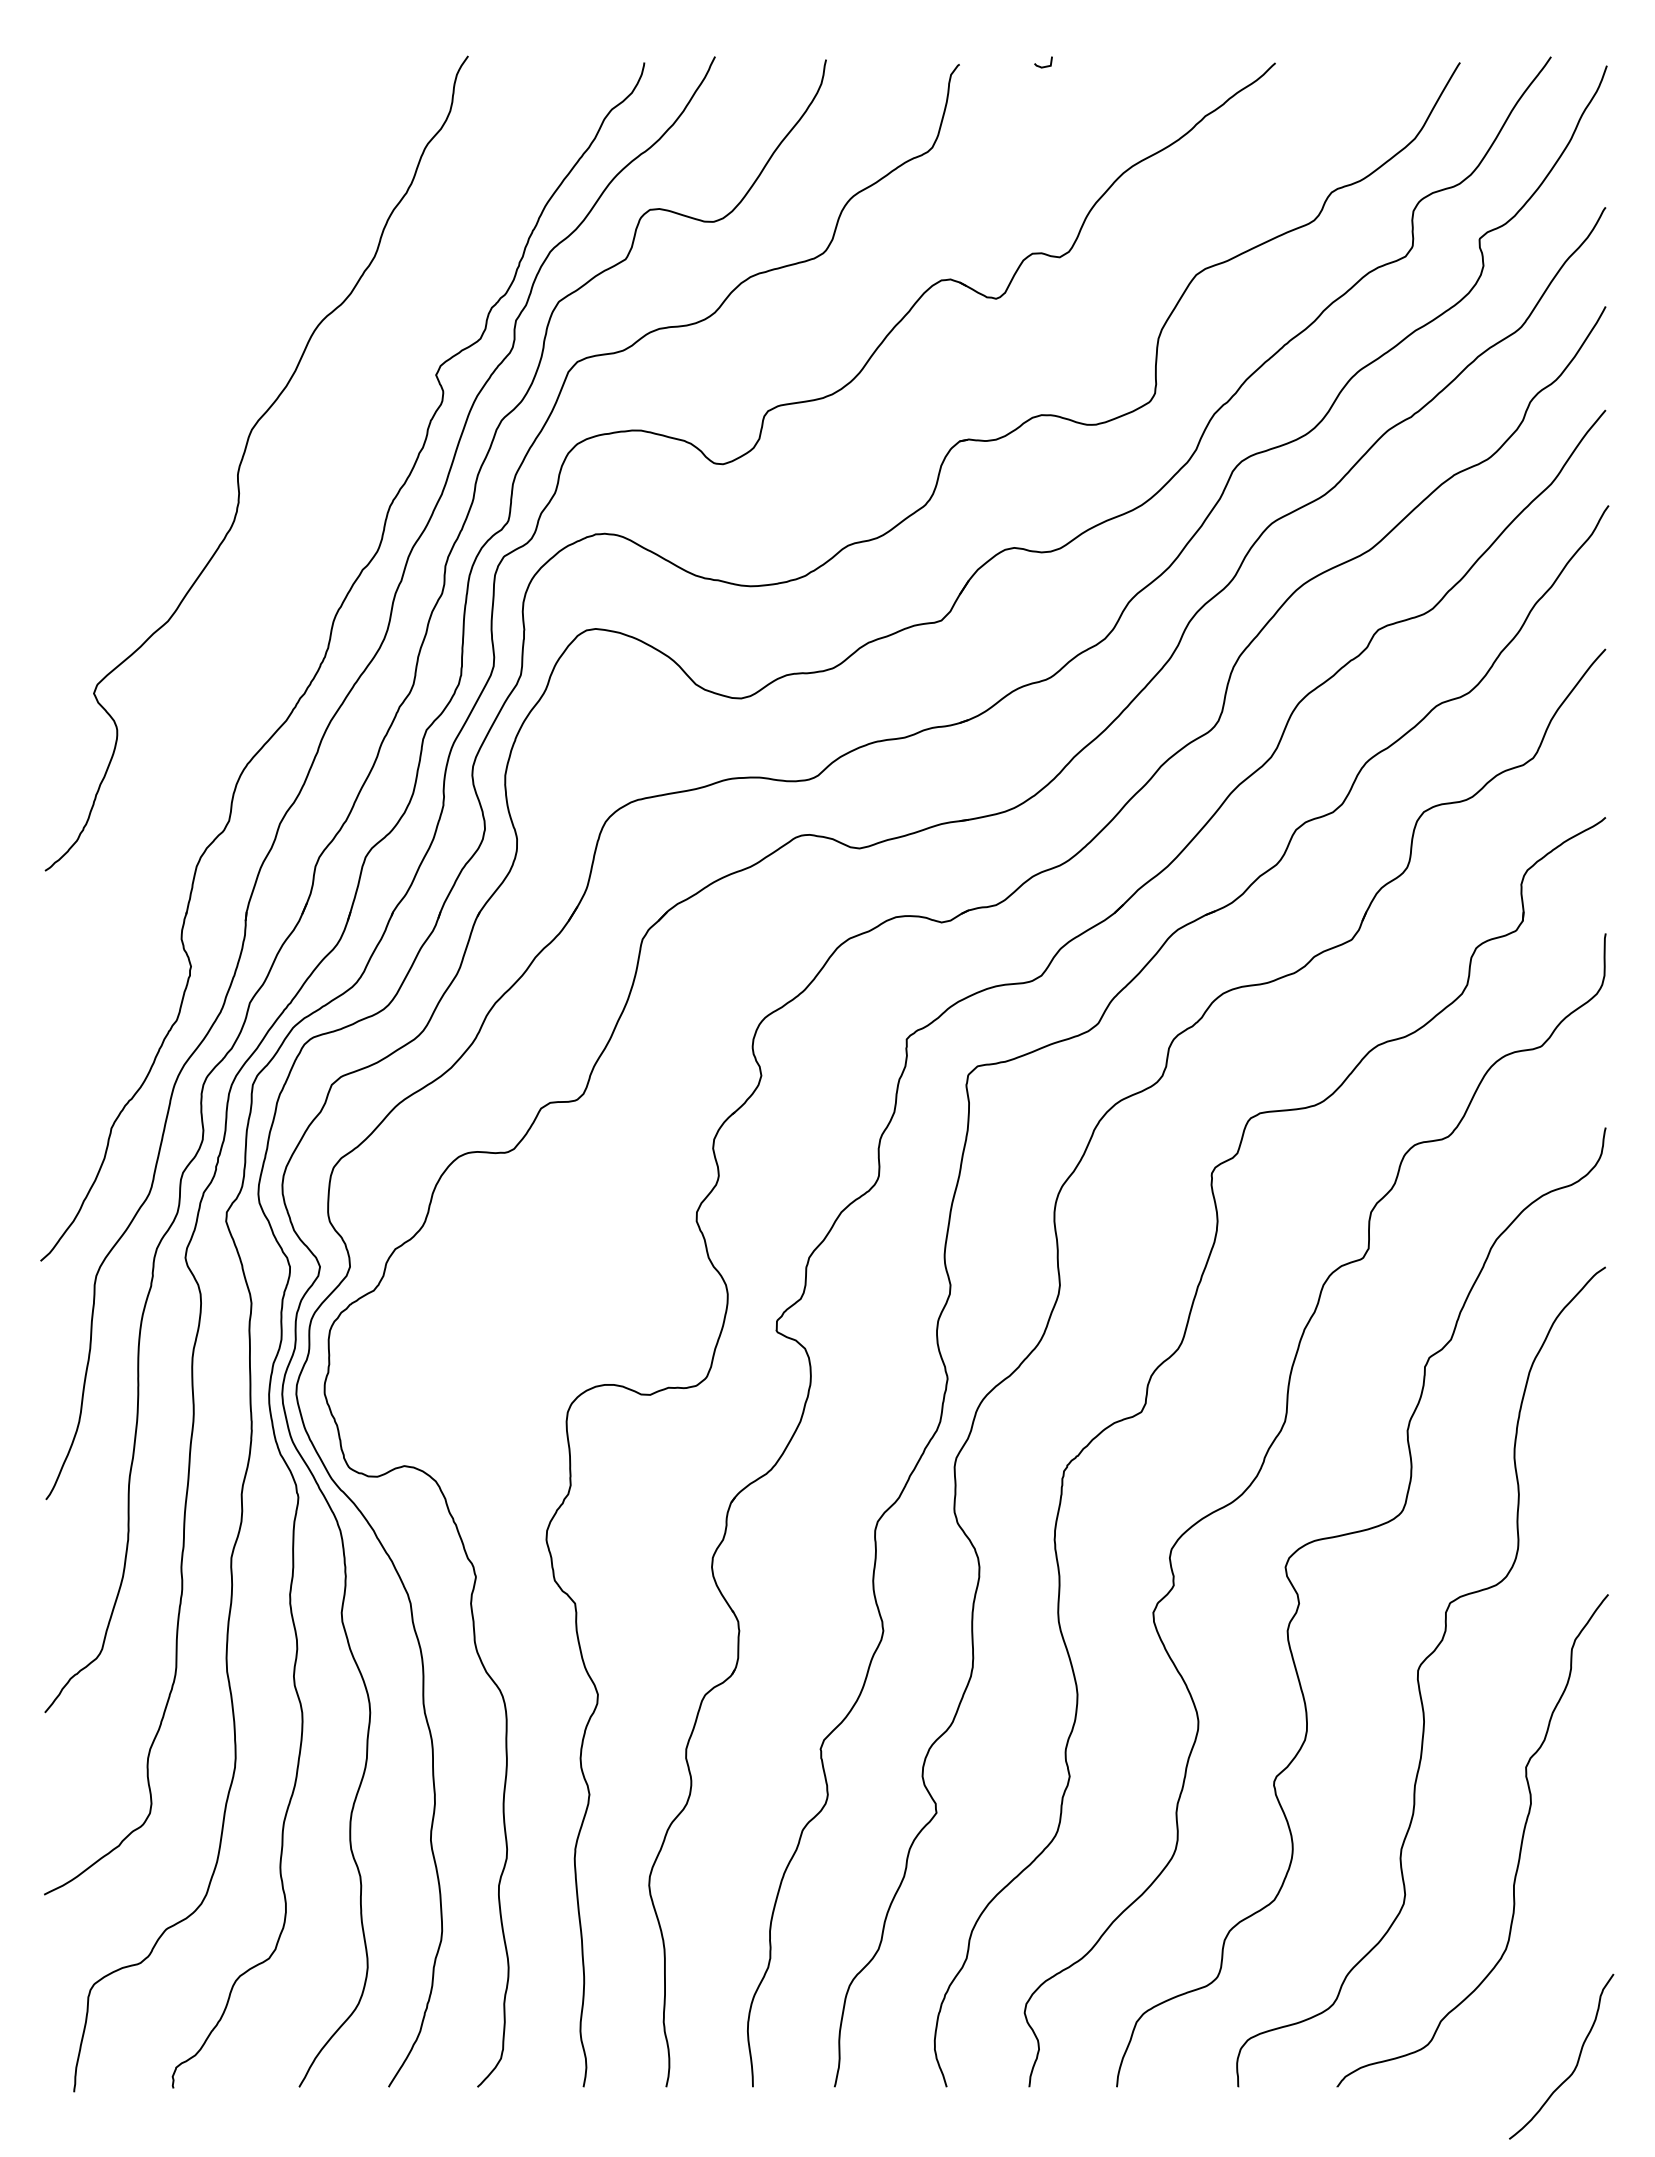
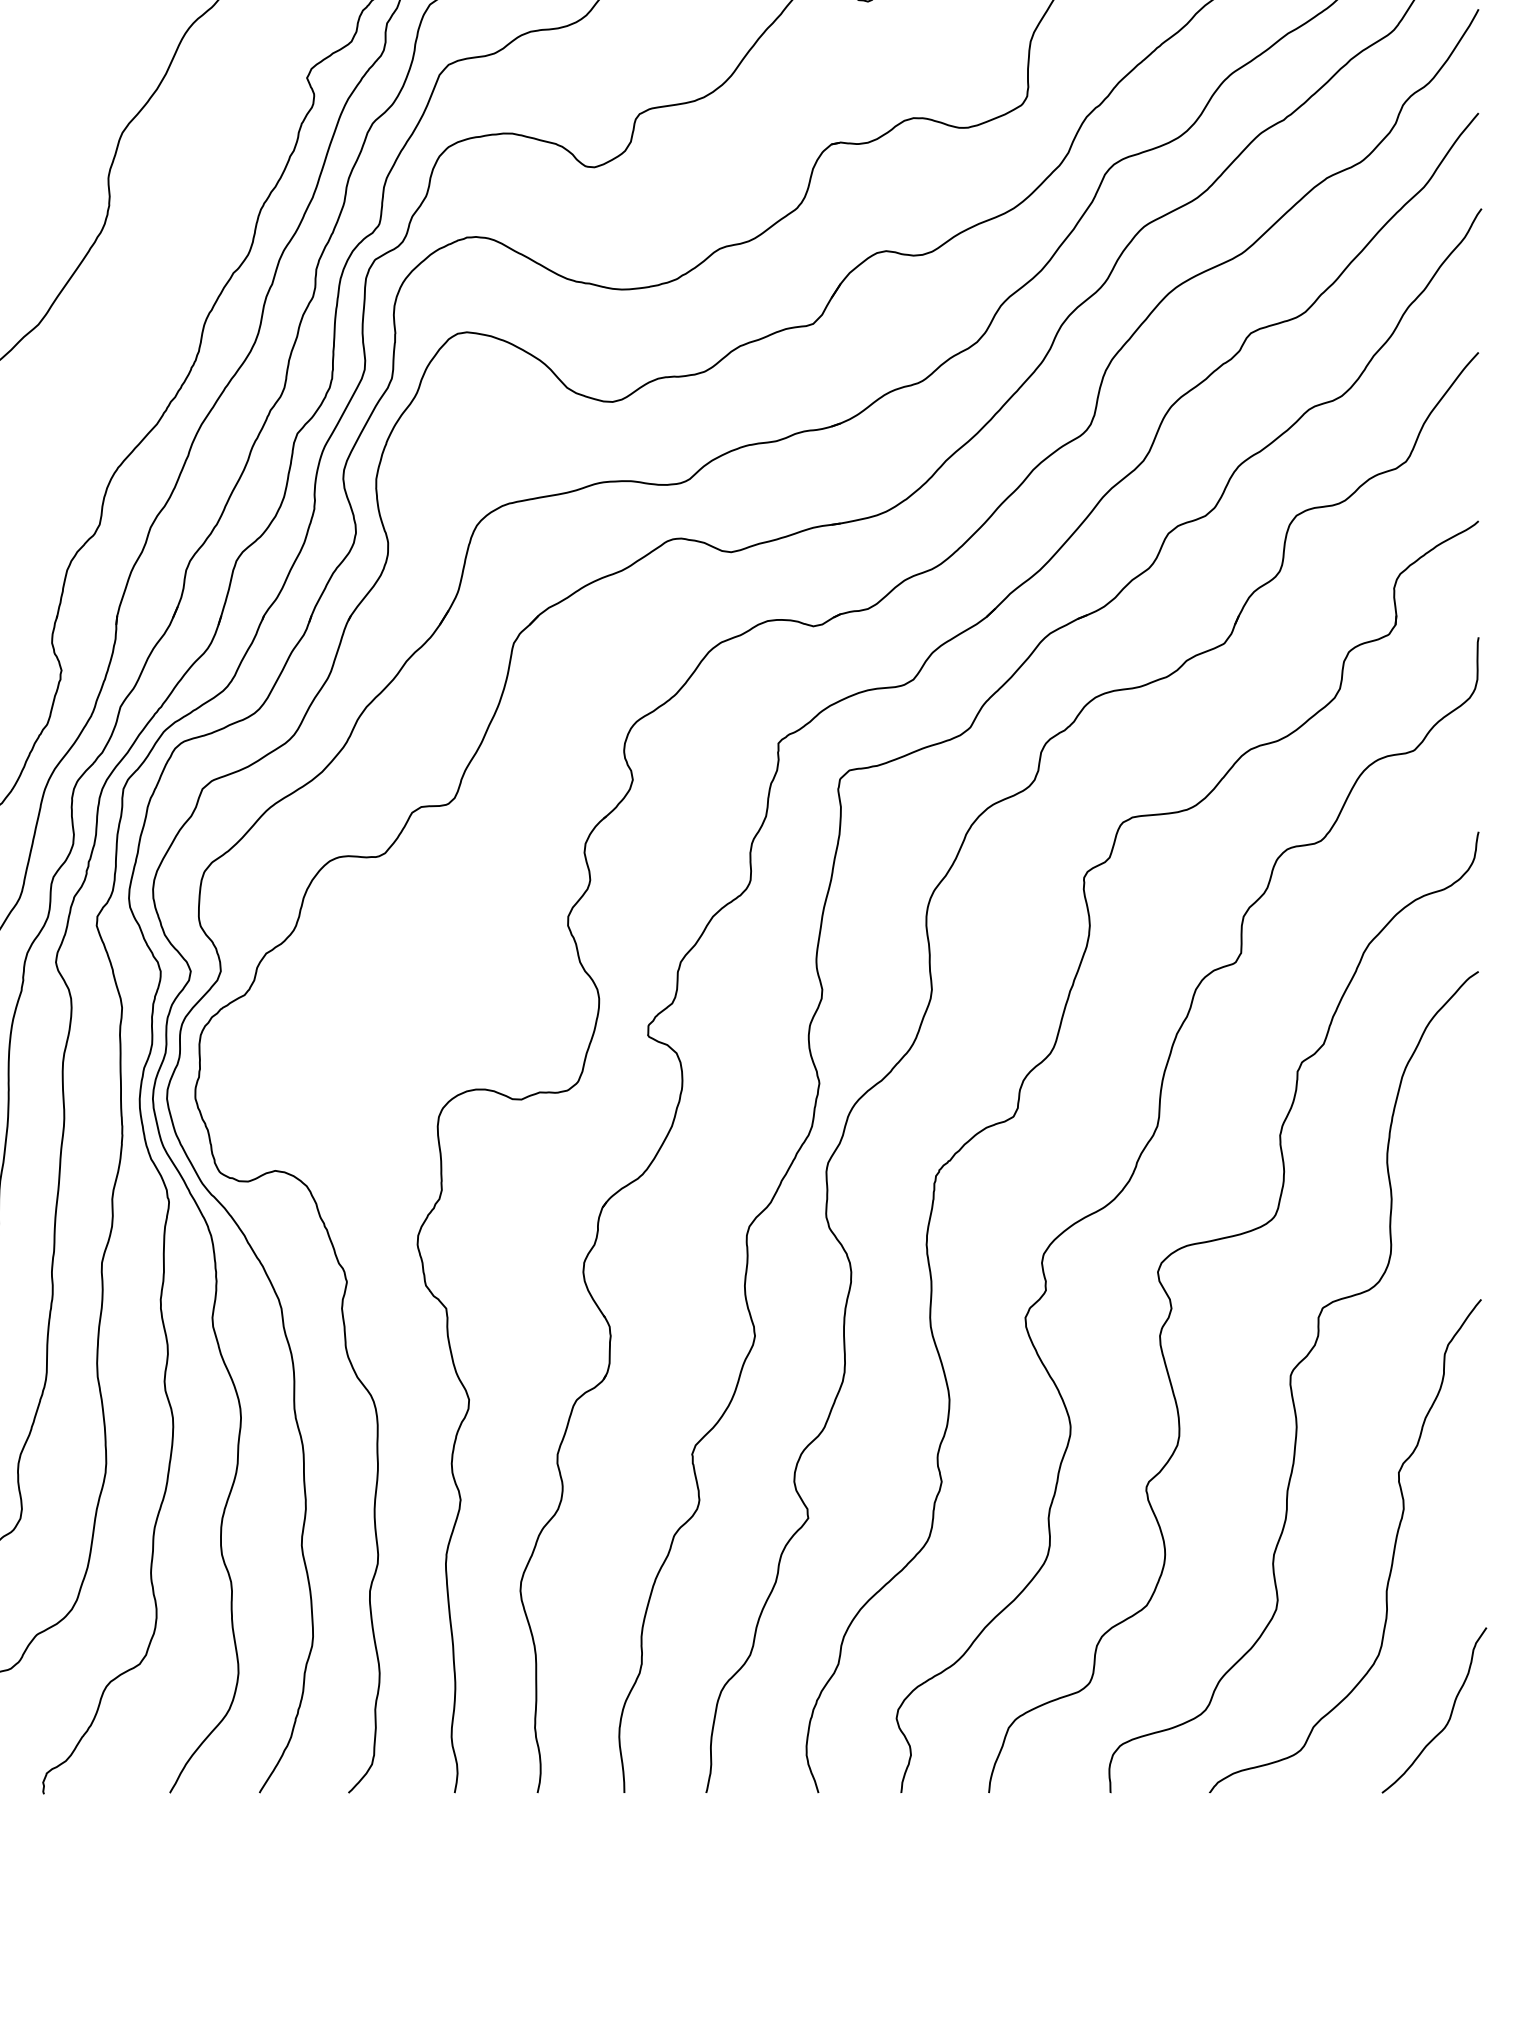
curve: (1576, 2062) -> (1449, 1716), moved

